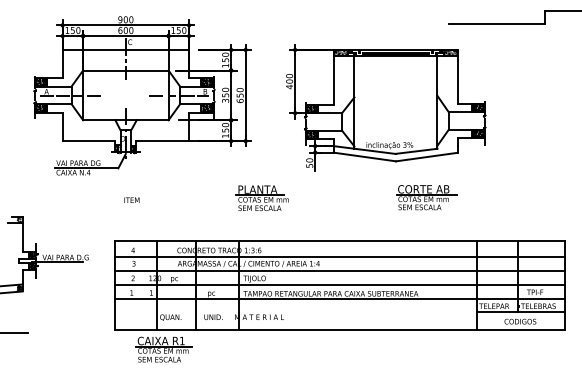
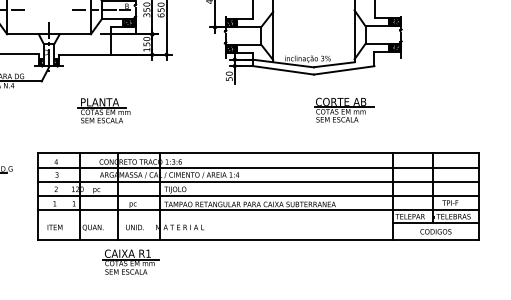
part: (261, 197) -> (103, 110), moved
text: (131, 199) -> (54, 226), moved
part: (163, 349) -> (130, 262), moved

